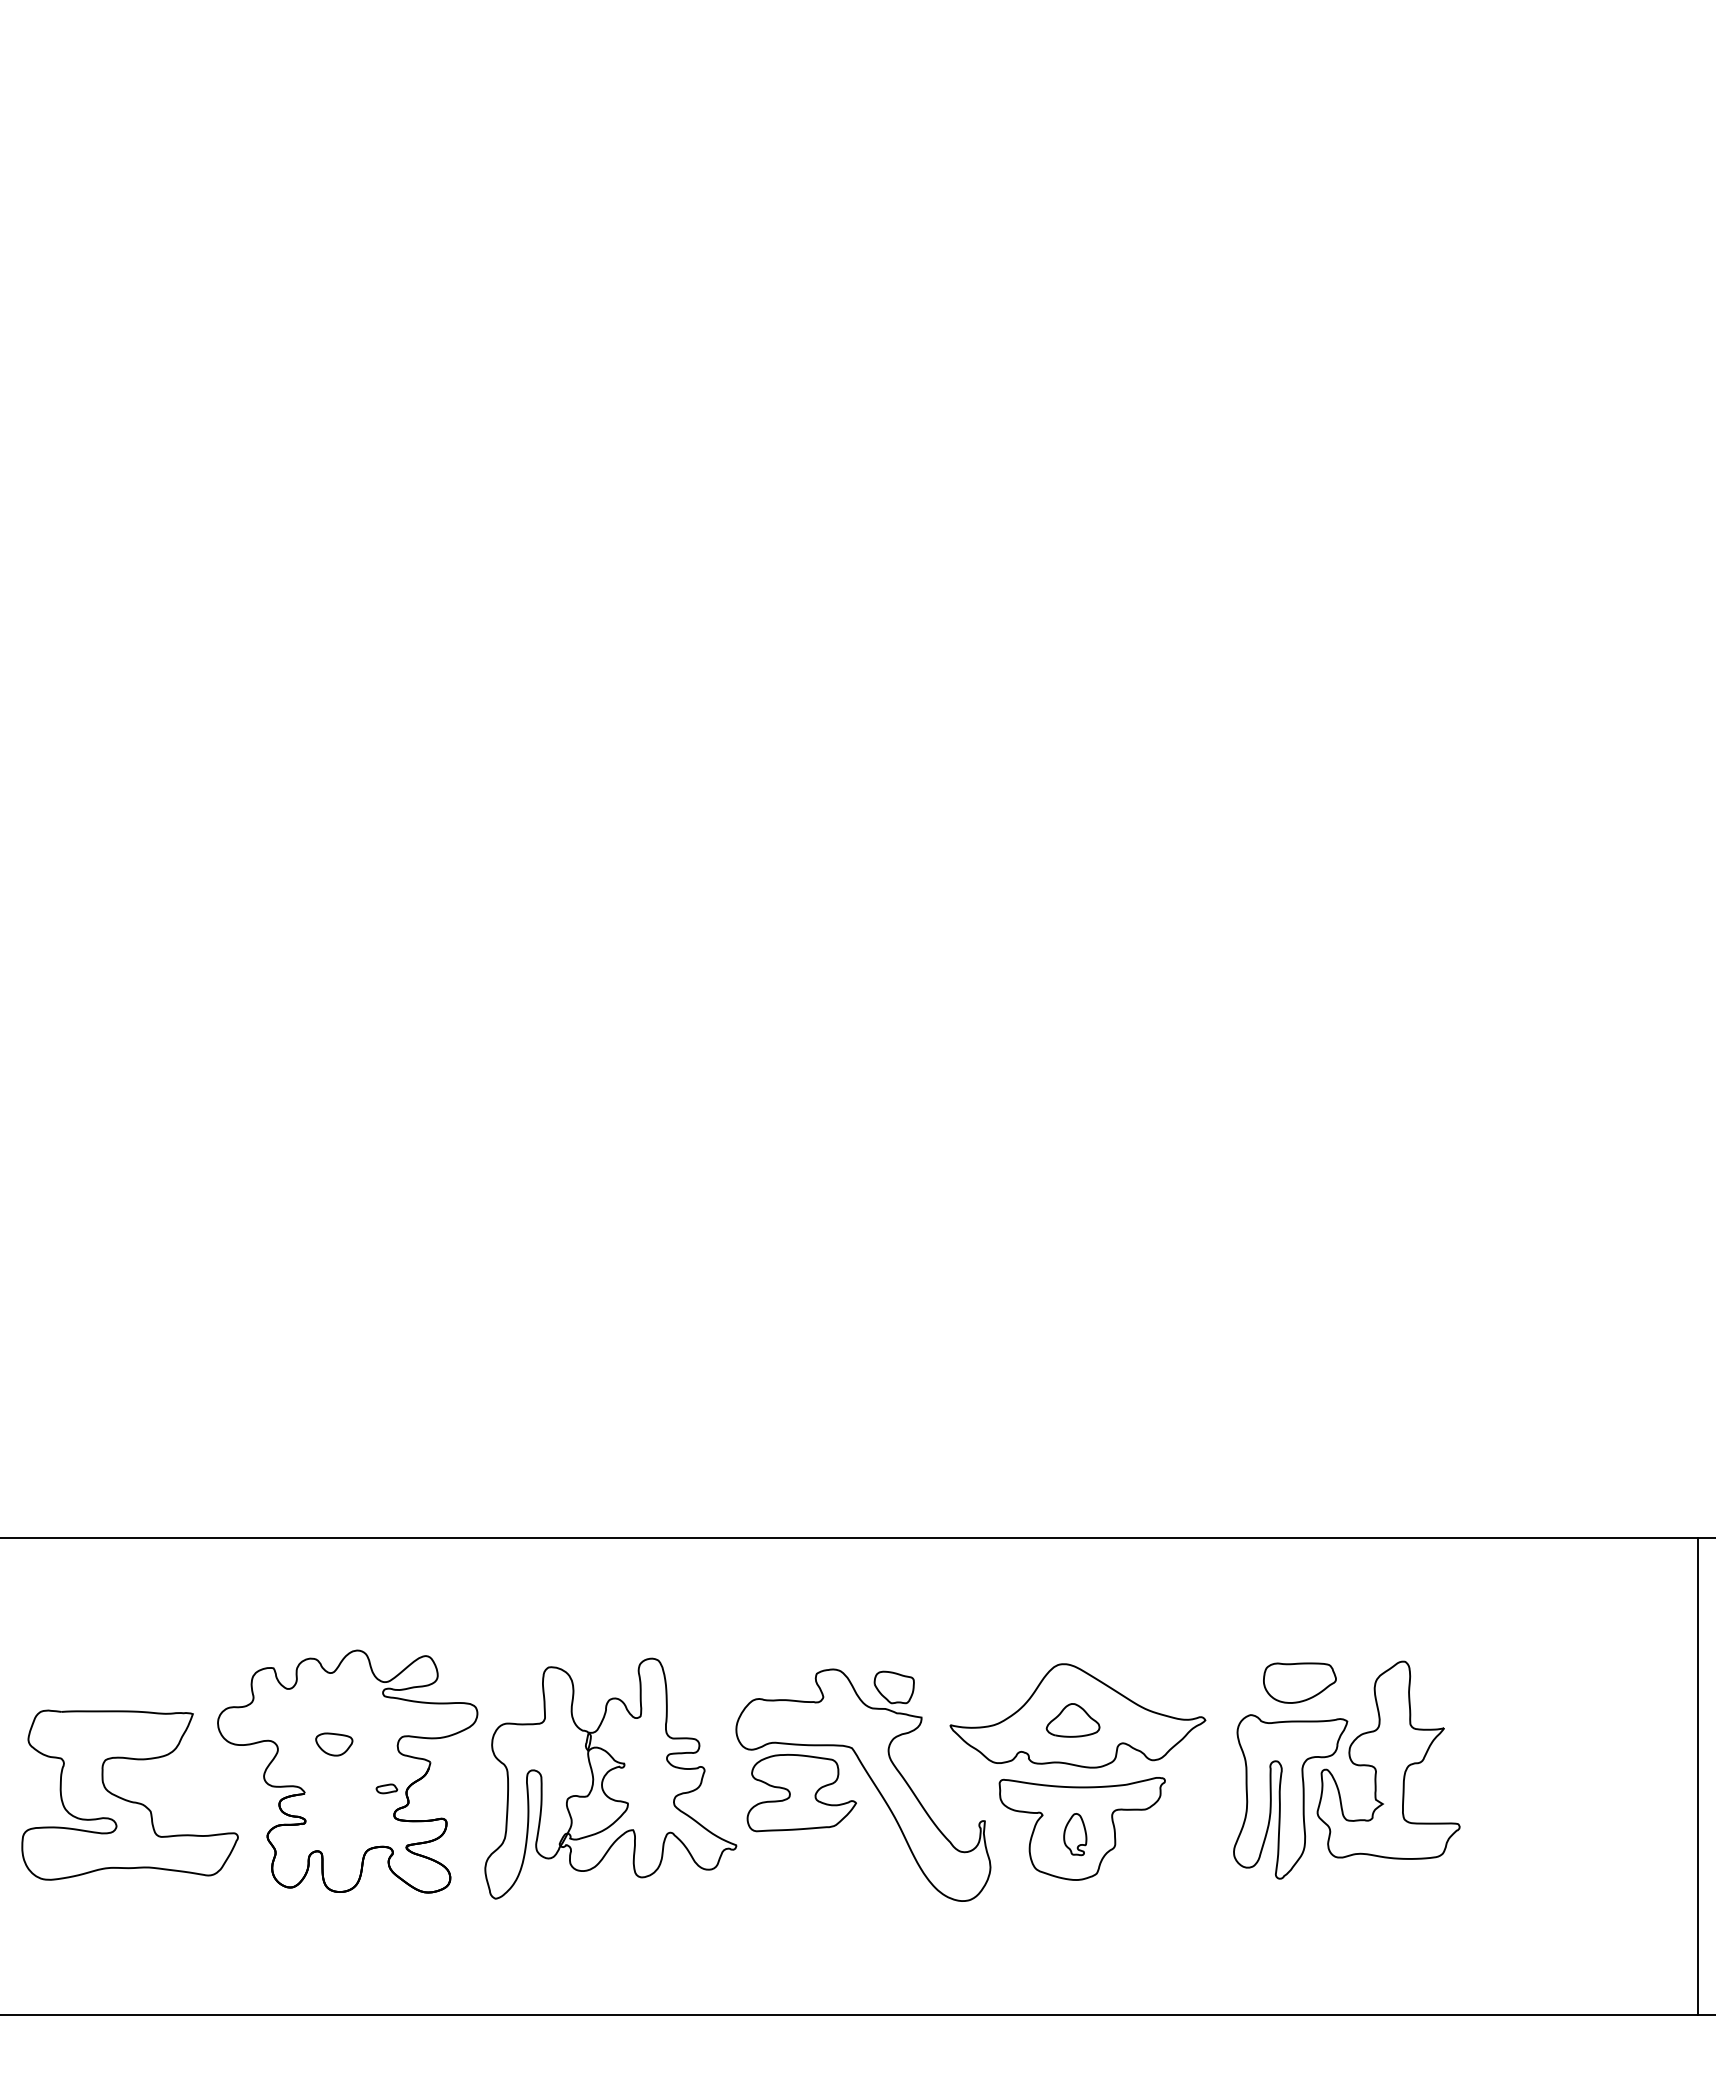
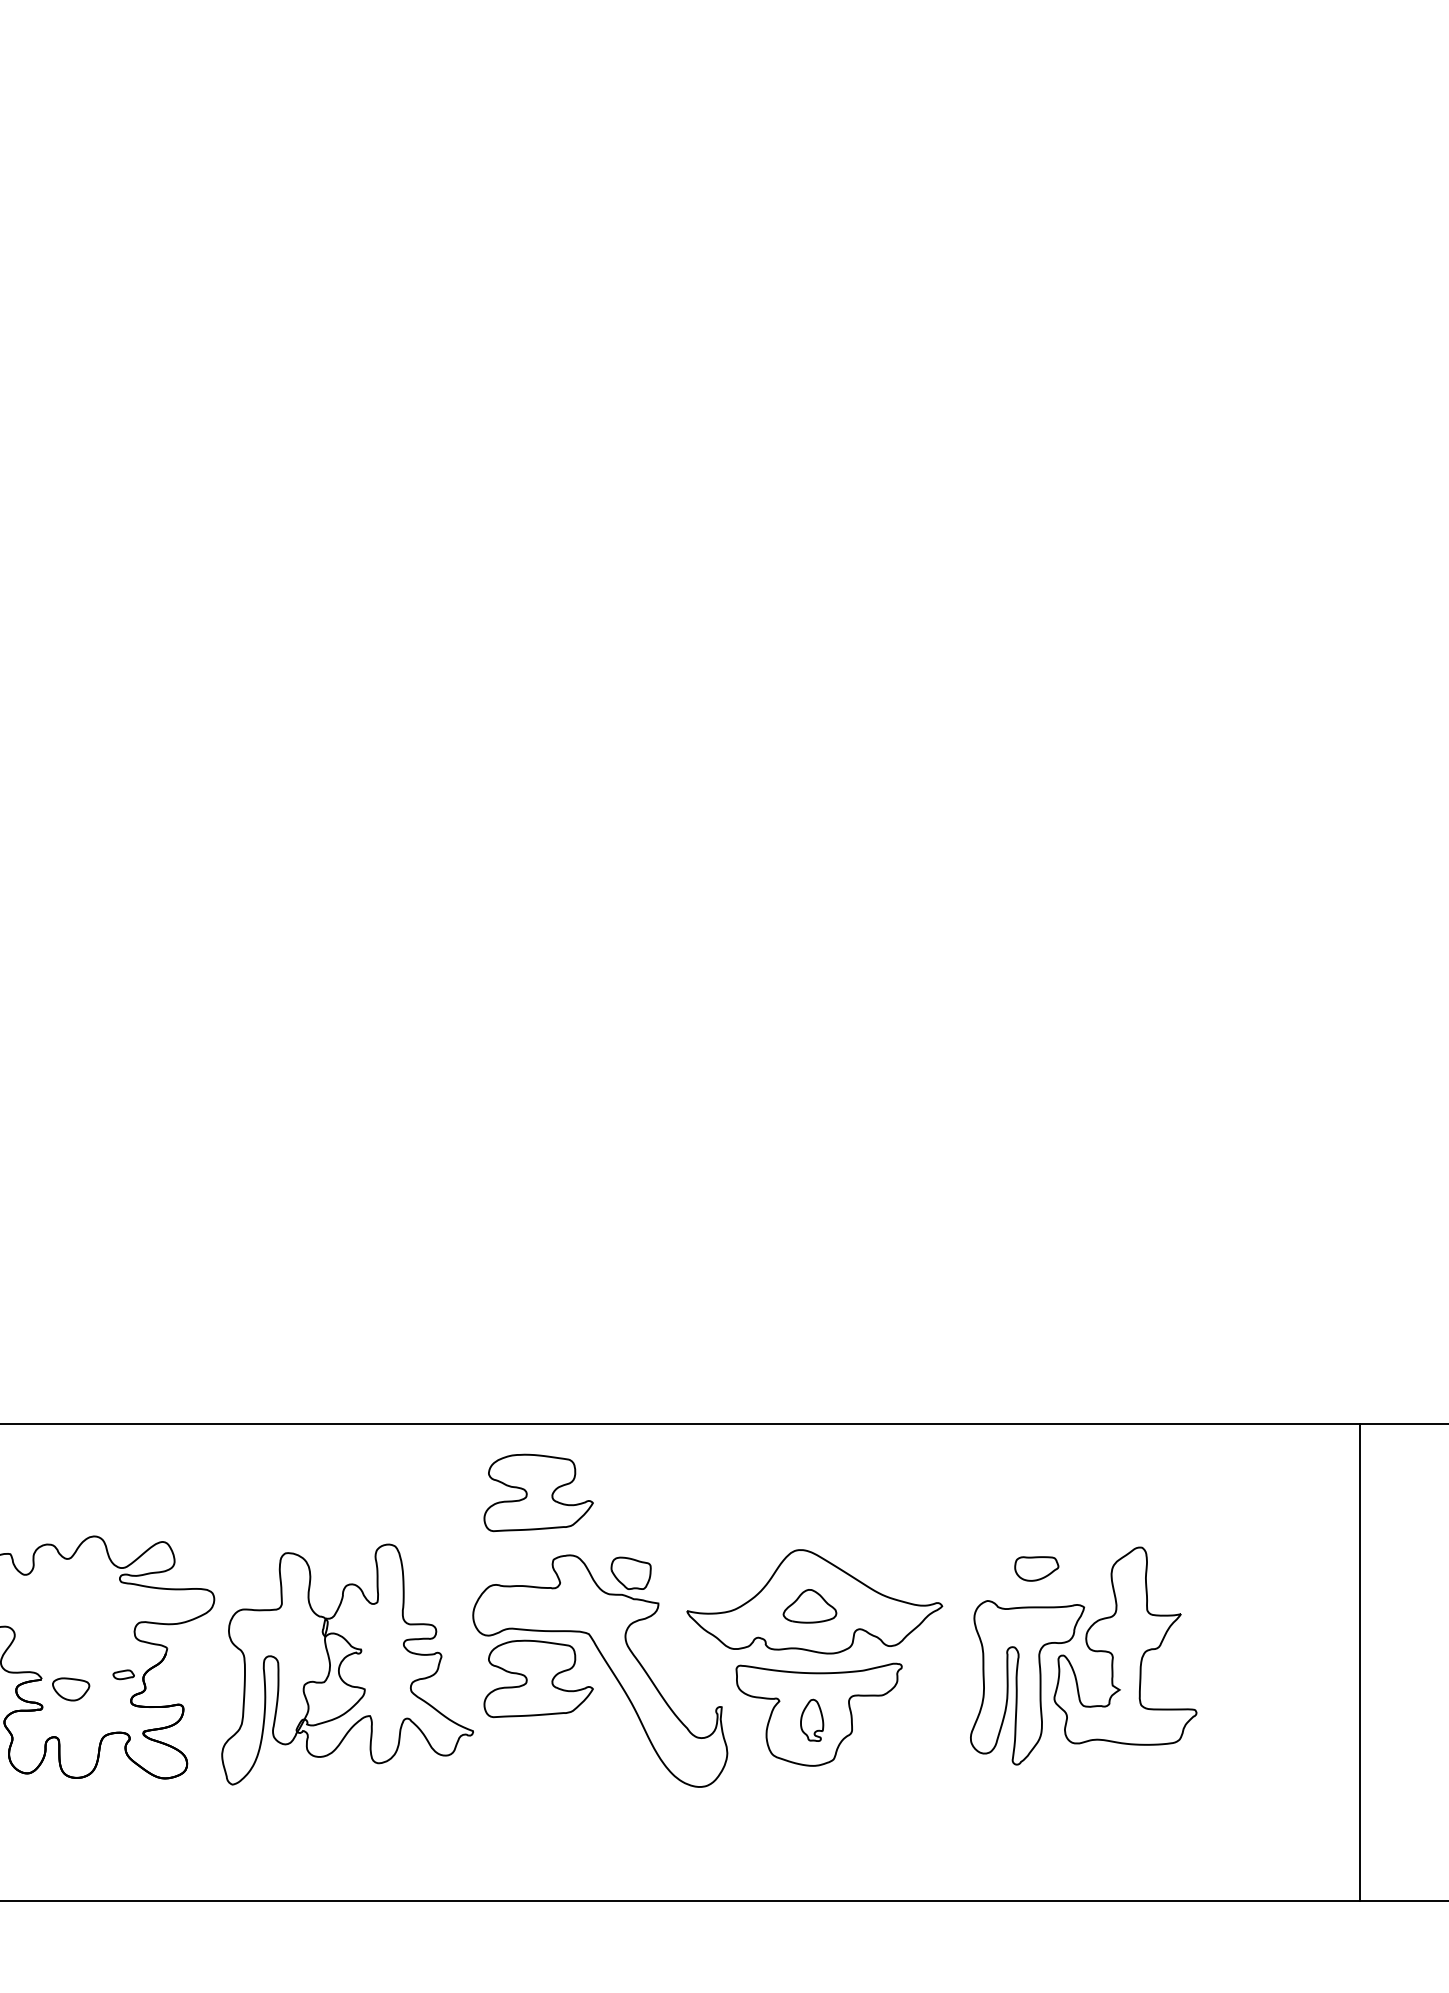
part: (801, 1607) -> (538, 1493), added
part: (1299, 1682) -> (1036, 1568), size x0.6
part: (334, 1744) -> (71, 1689), moved
line: (1698, 1775) -> (1360, 1661), moved

